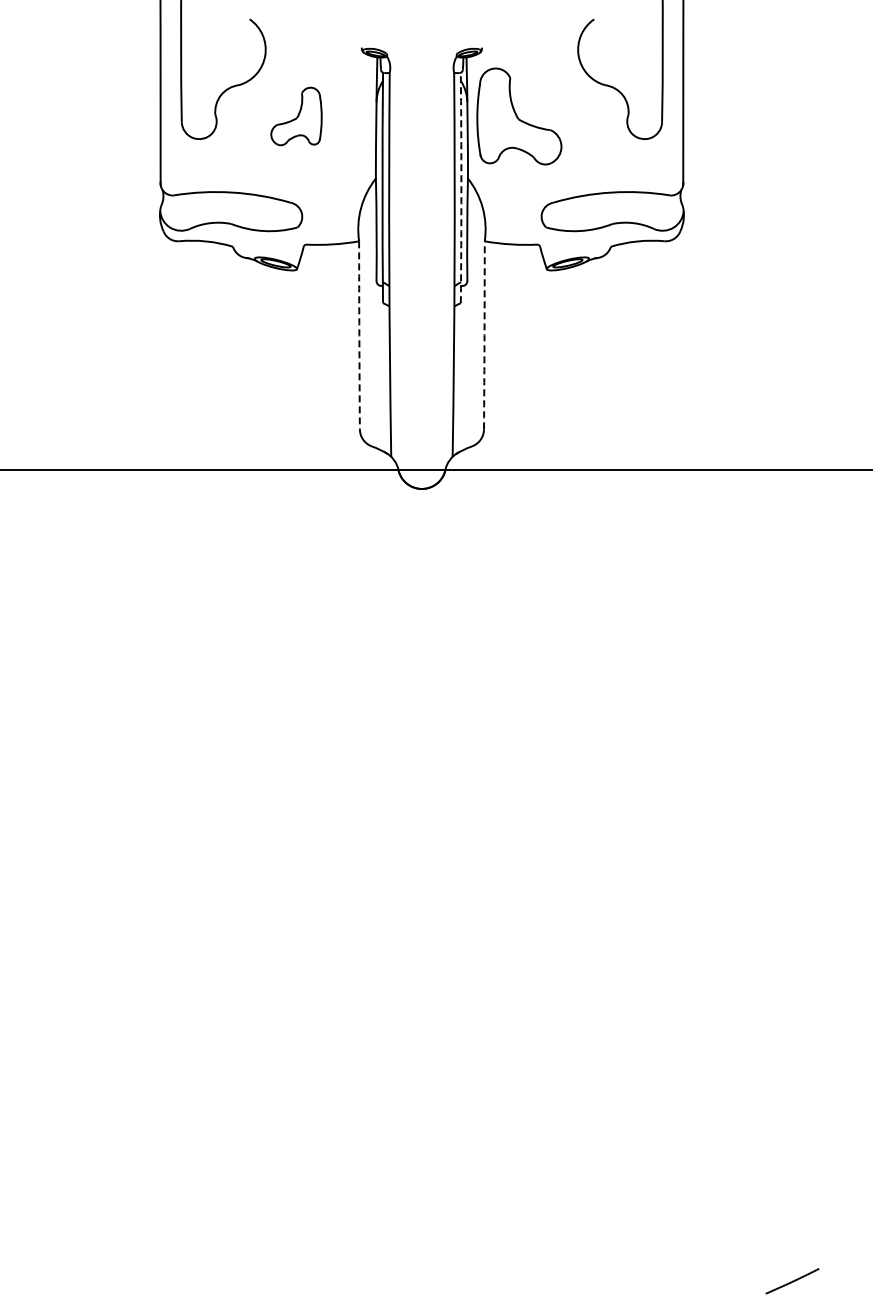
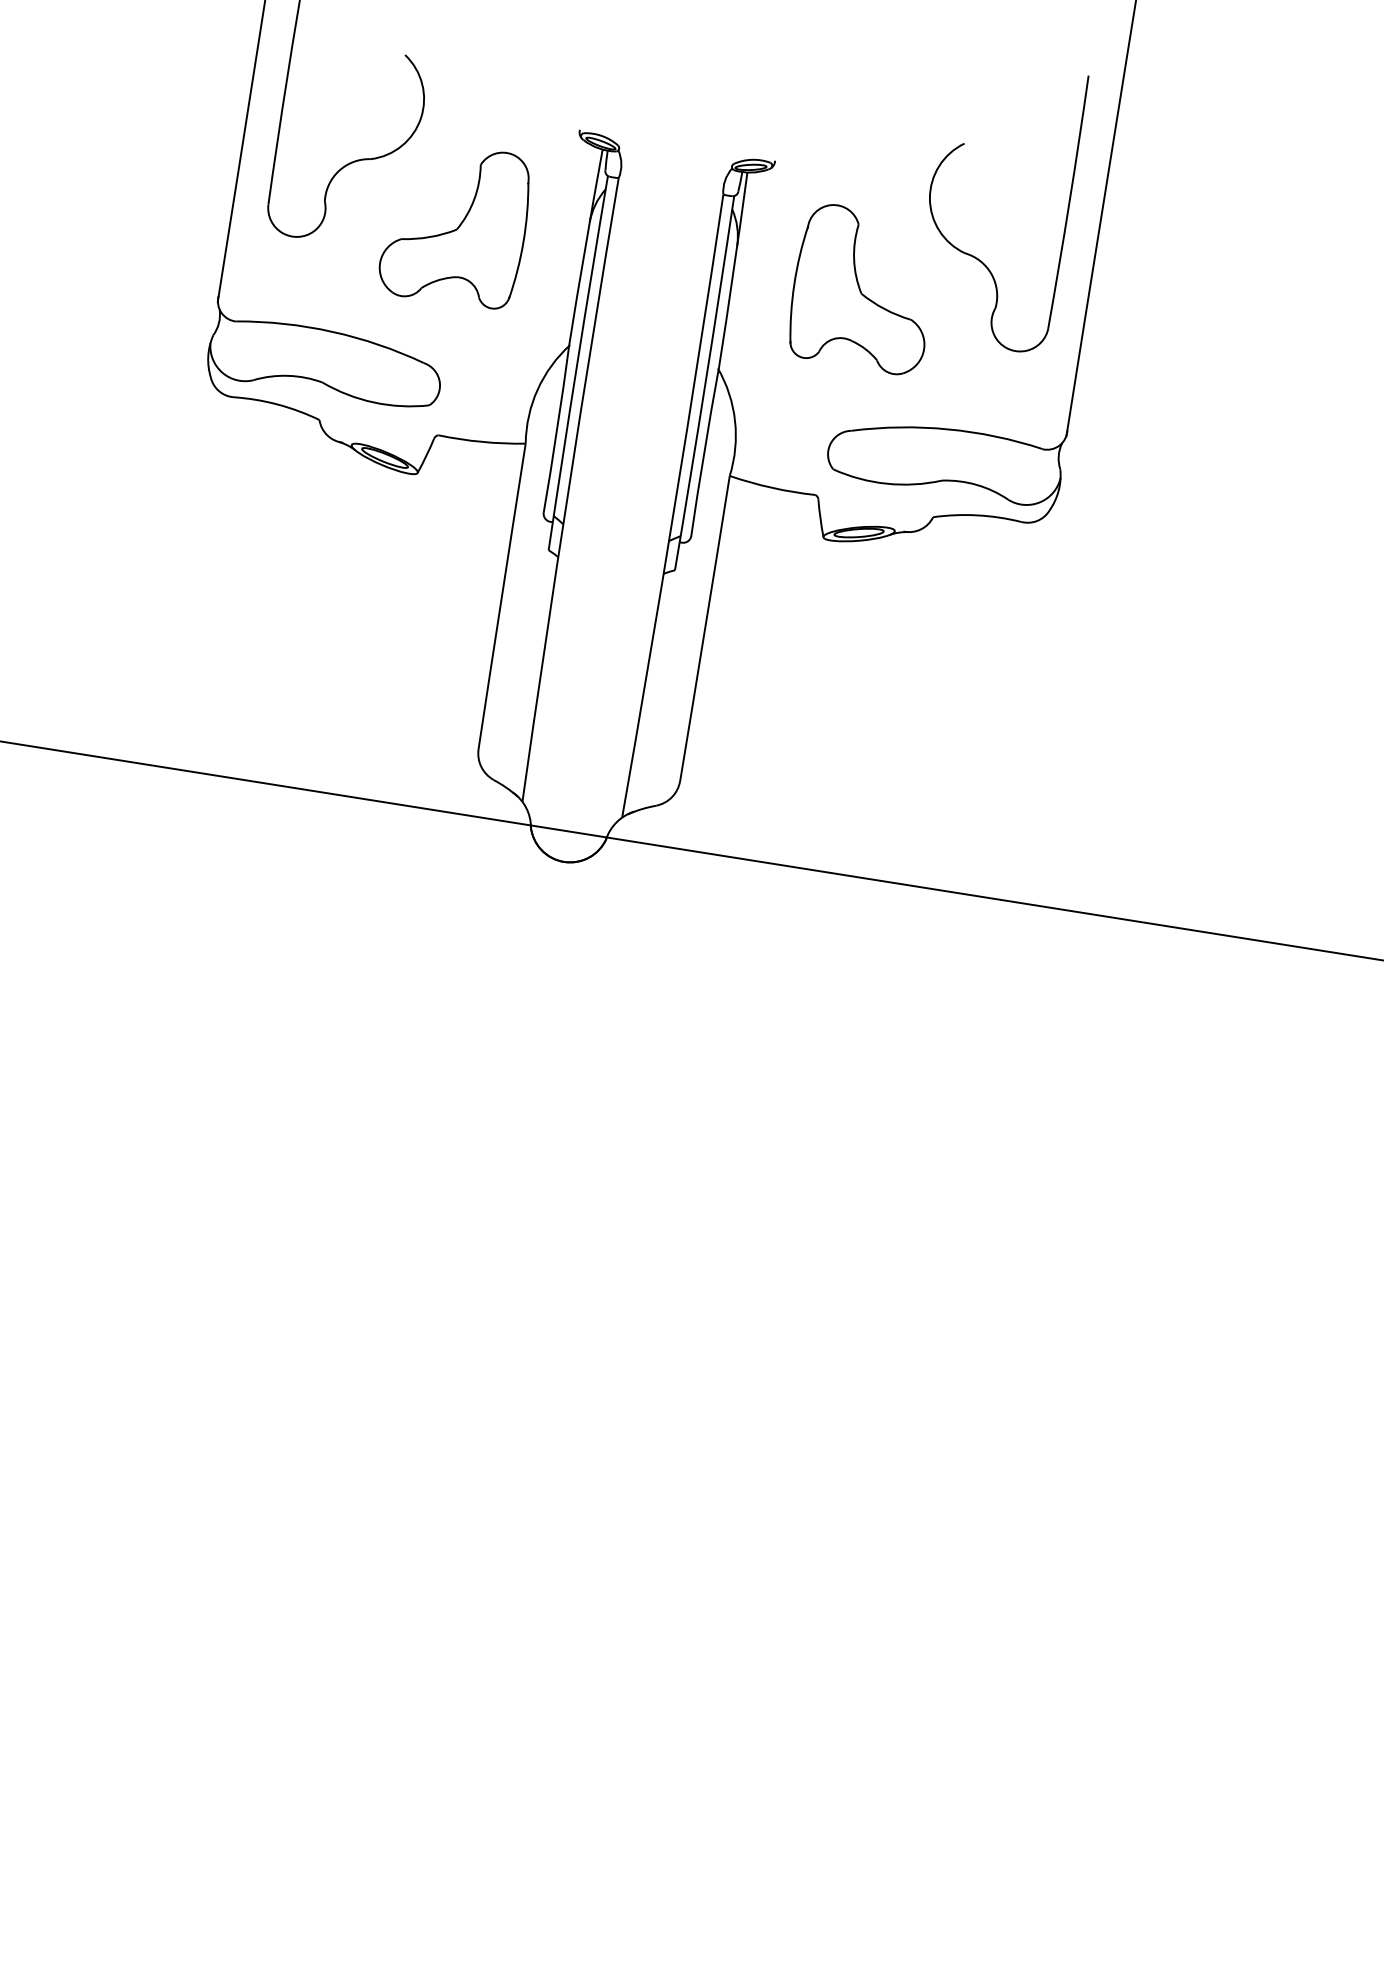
part: (296, 116) -> (456, 224), size x1.67
part: (519, 116) -> (863, 289), moved
arc: (461, 188) -> (705, 384), dashed -> solid
arc: (359, 335) -> (502, 596), dashed -> solid
arc: (484, 335) -> (705, 628), dashed -> solid

